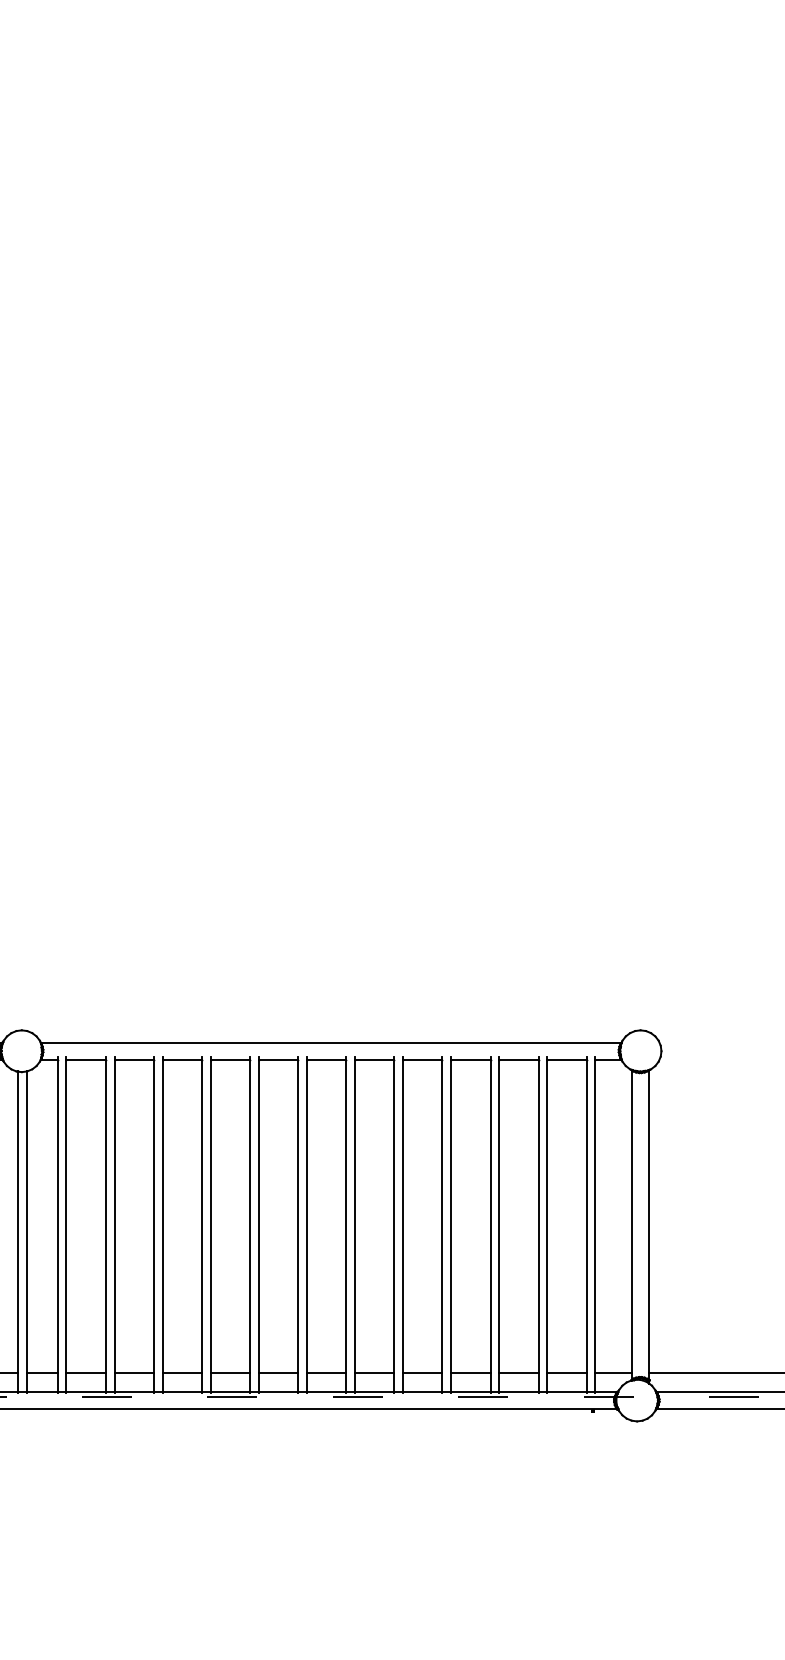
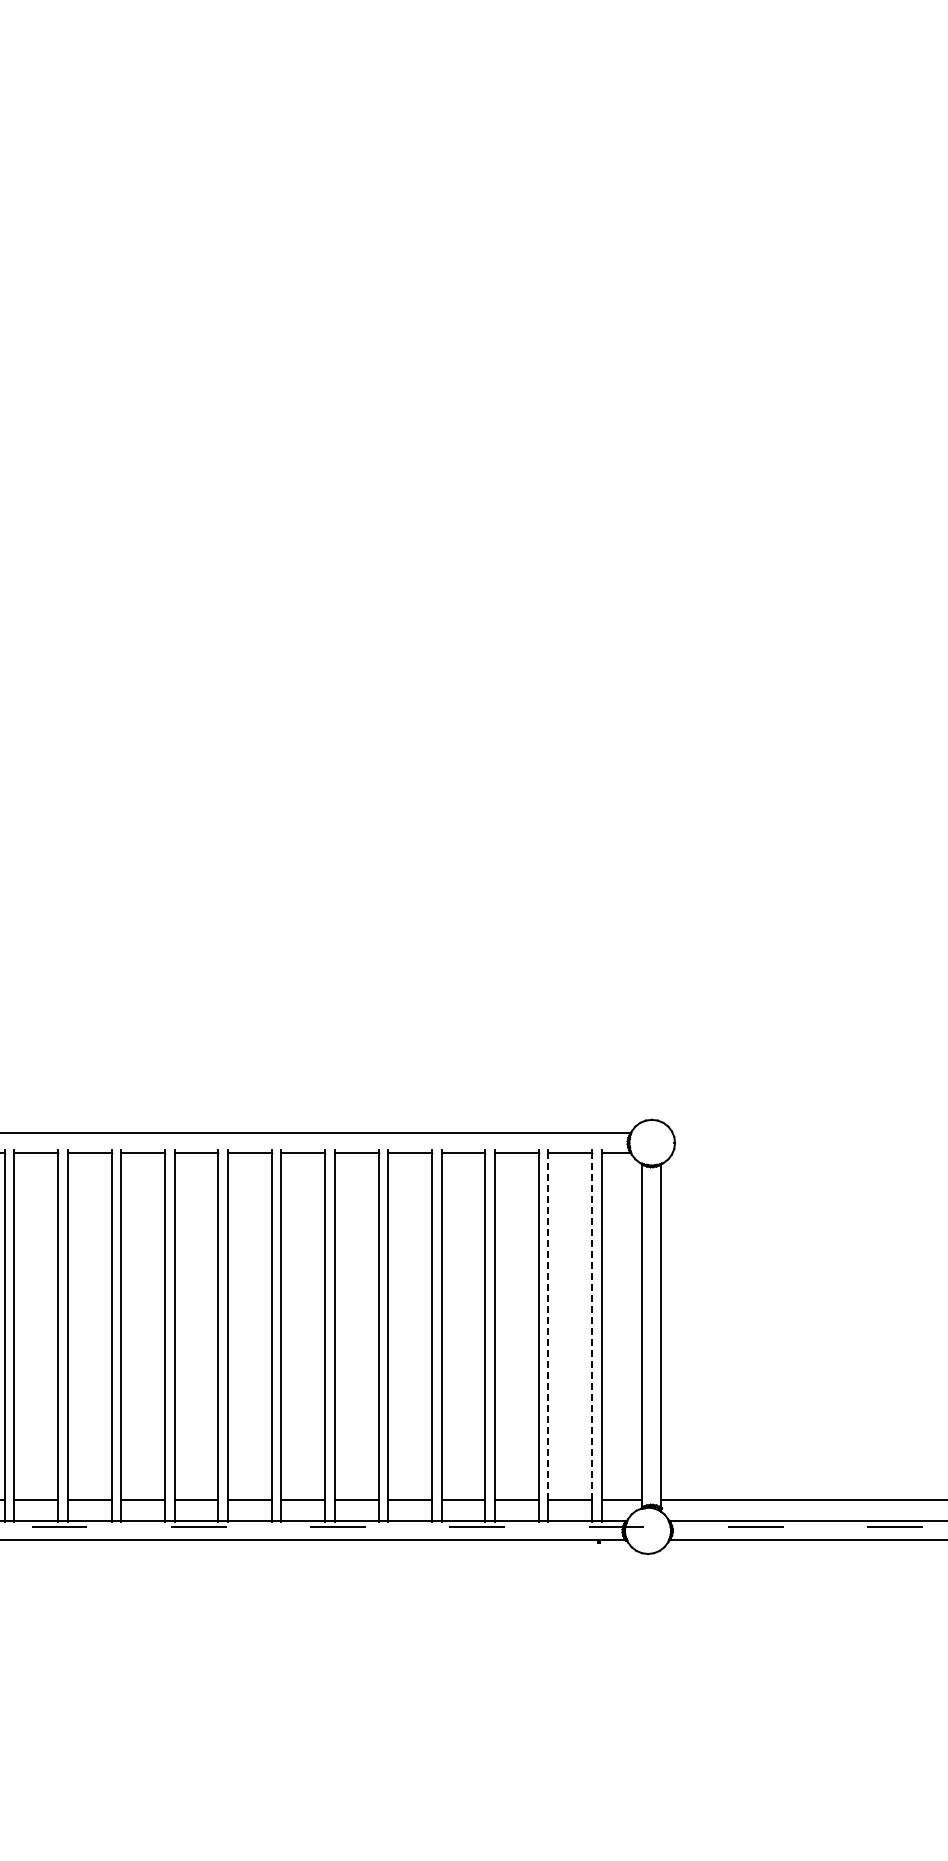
line: (547, 1216) -> (548, 1326), solid -> dashed
line: (587, 1216) -> (592, 1326), solid -> dashed

